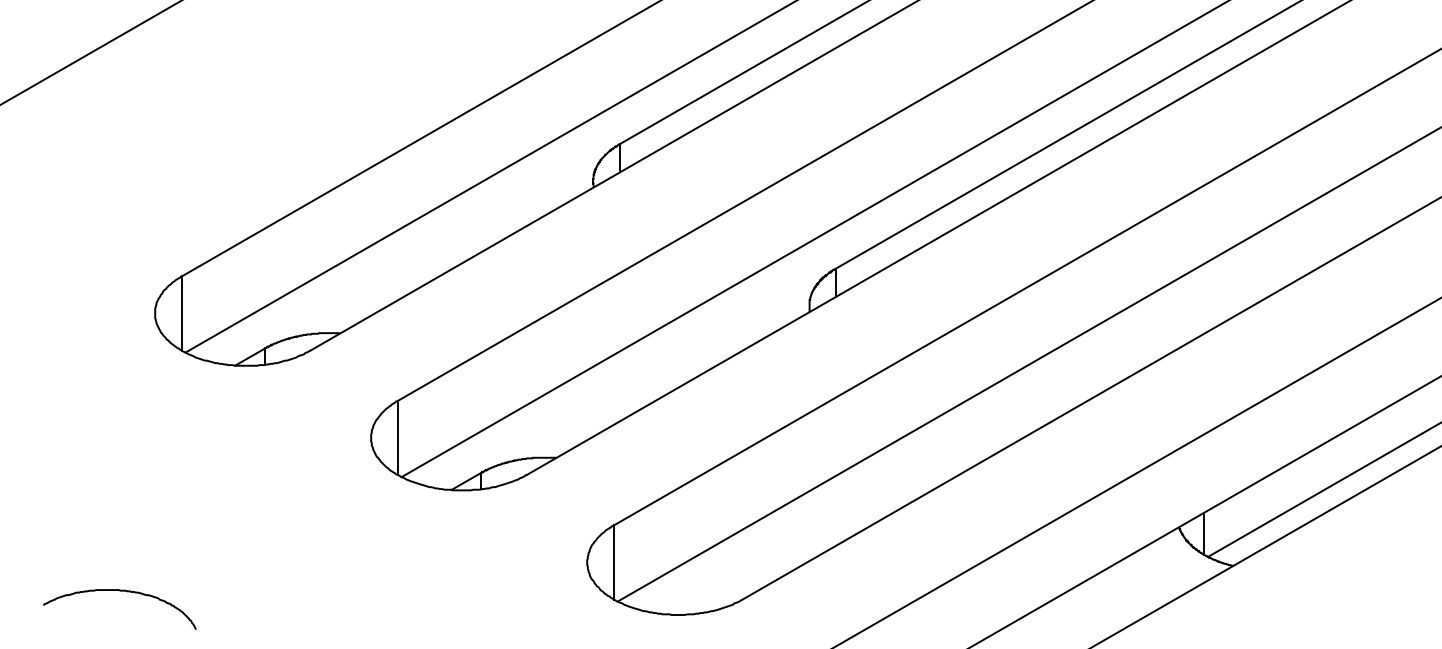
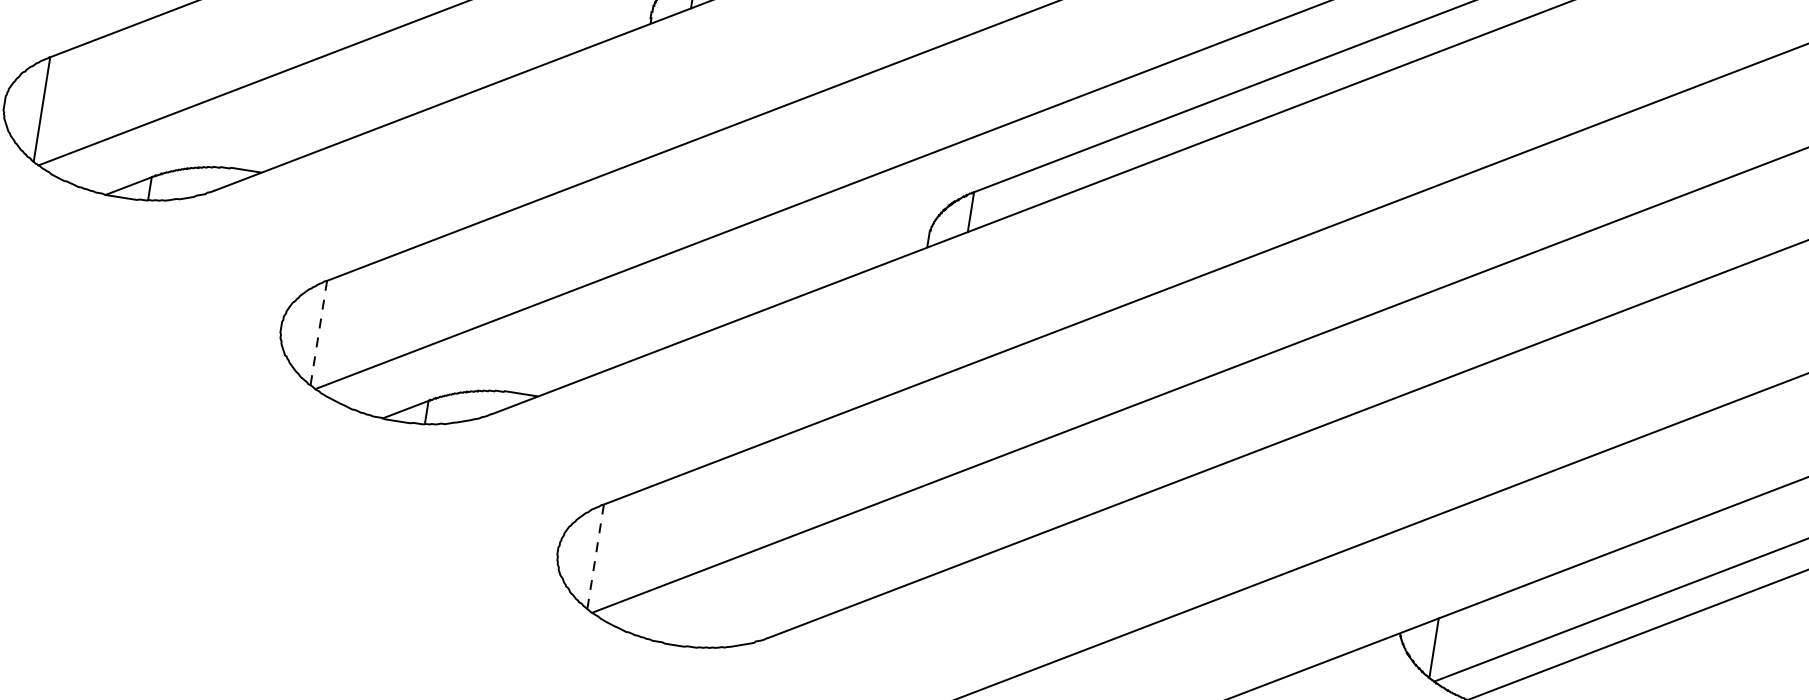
line: (397, 438) -> (318, 333), solid -> dashed
line: (613, 562) -> (594, 556), solid -> dashed

